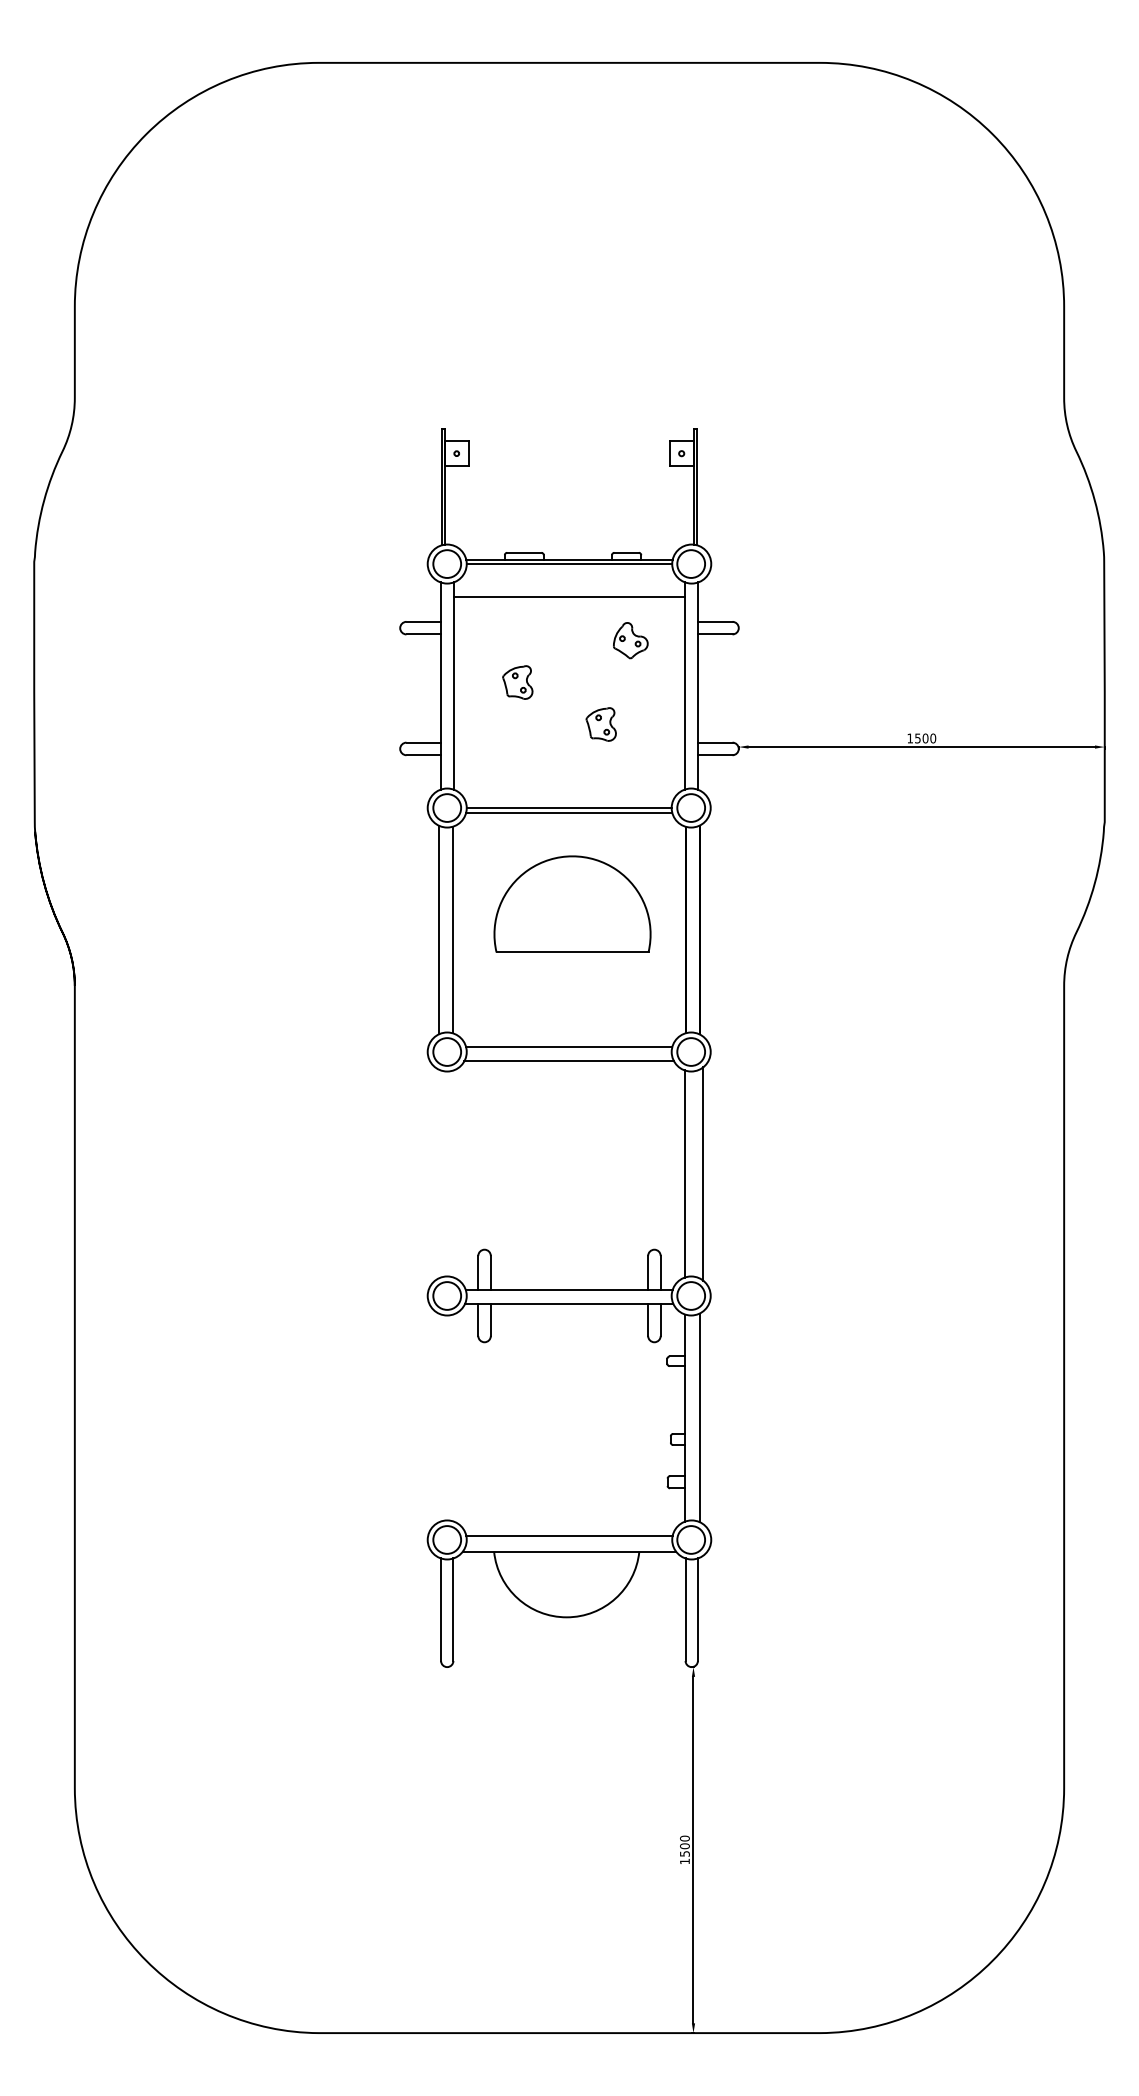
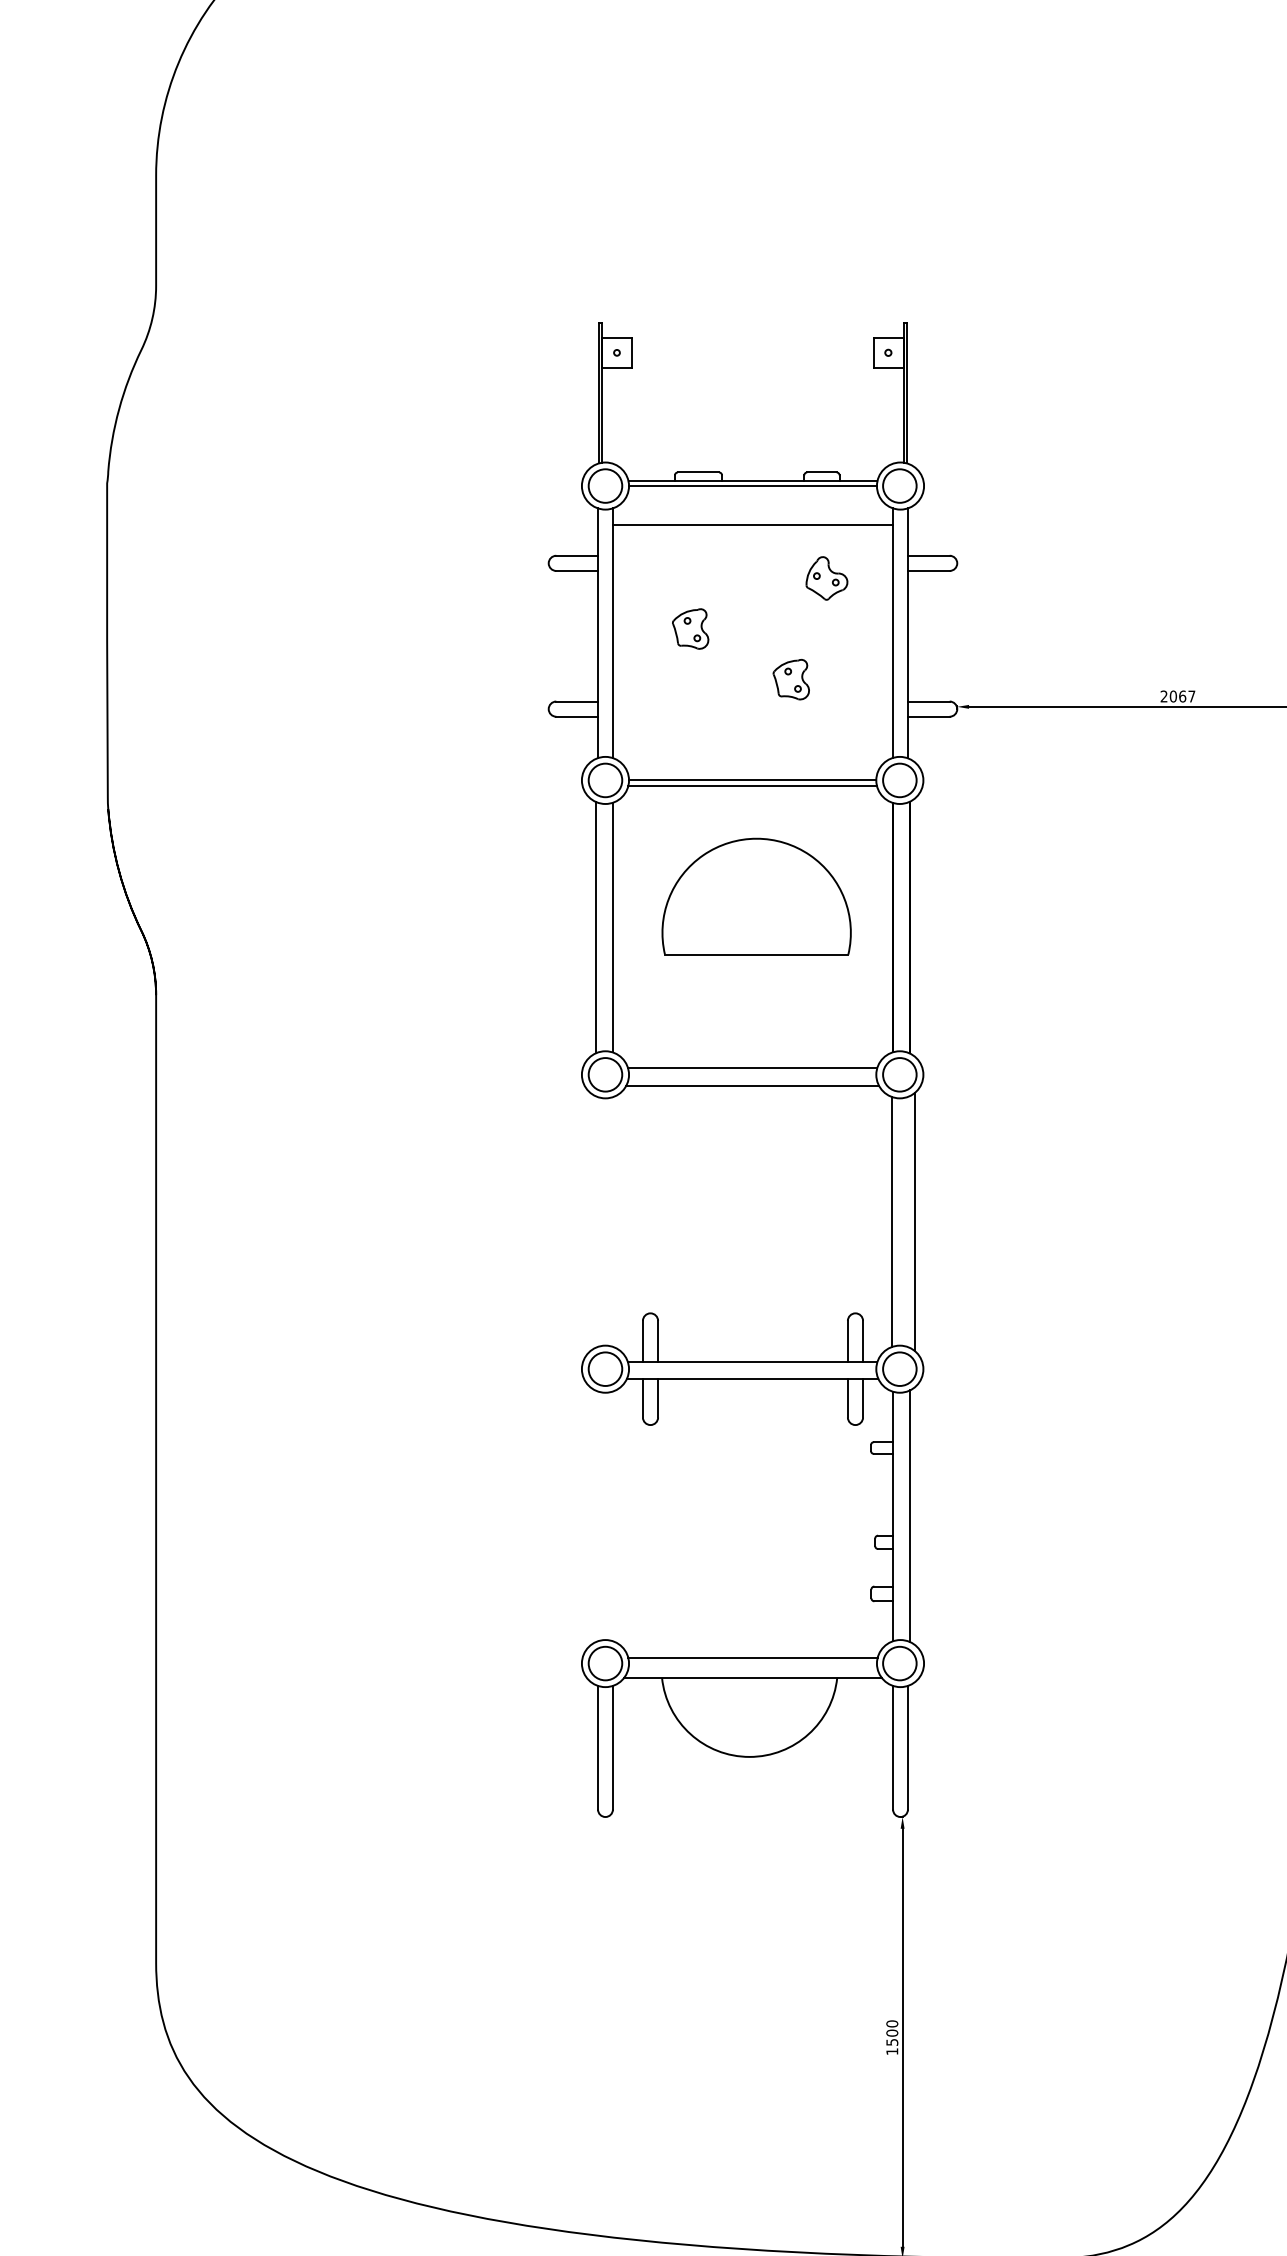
text: (921, 738) -> (1177, 696), 1500 -> 2067

